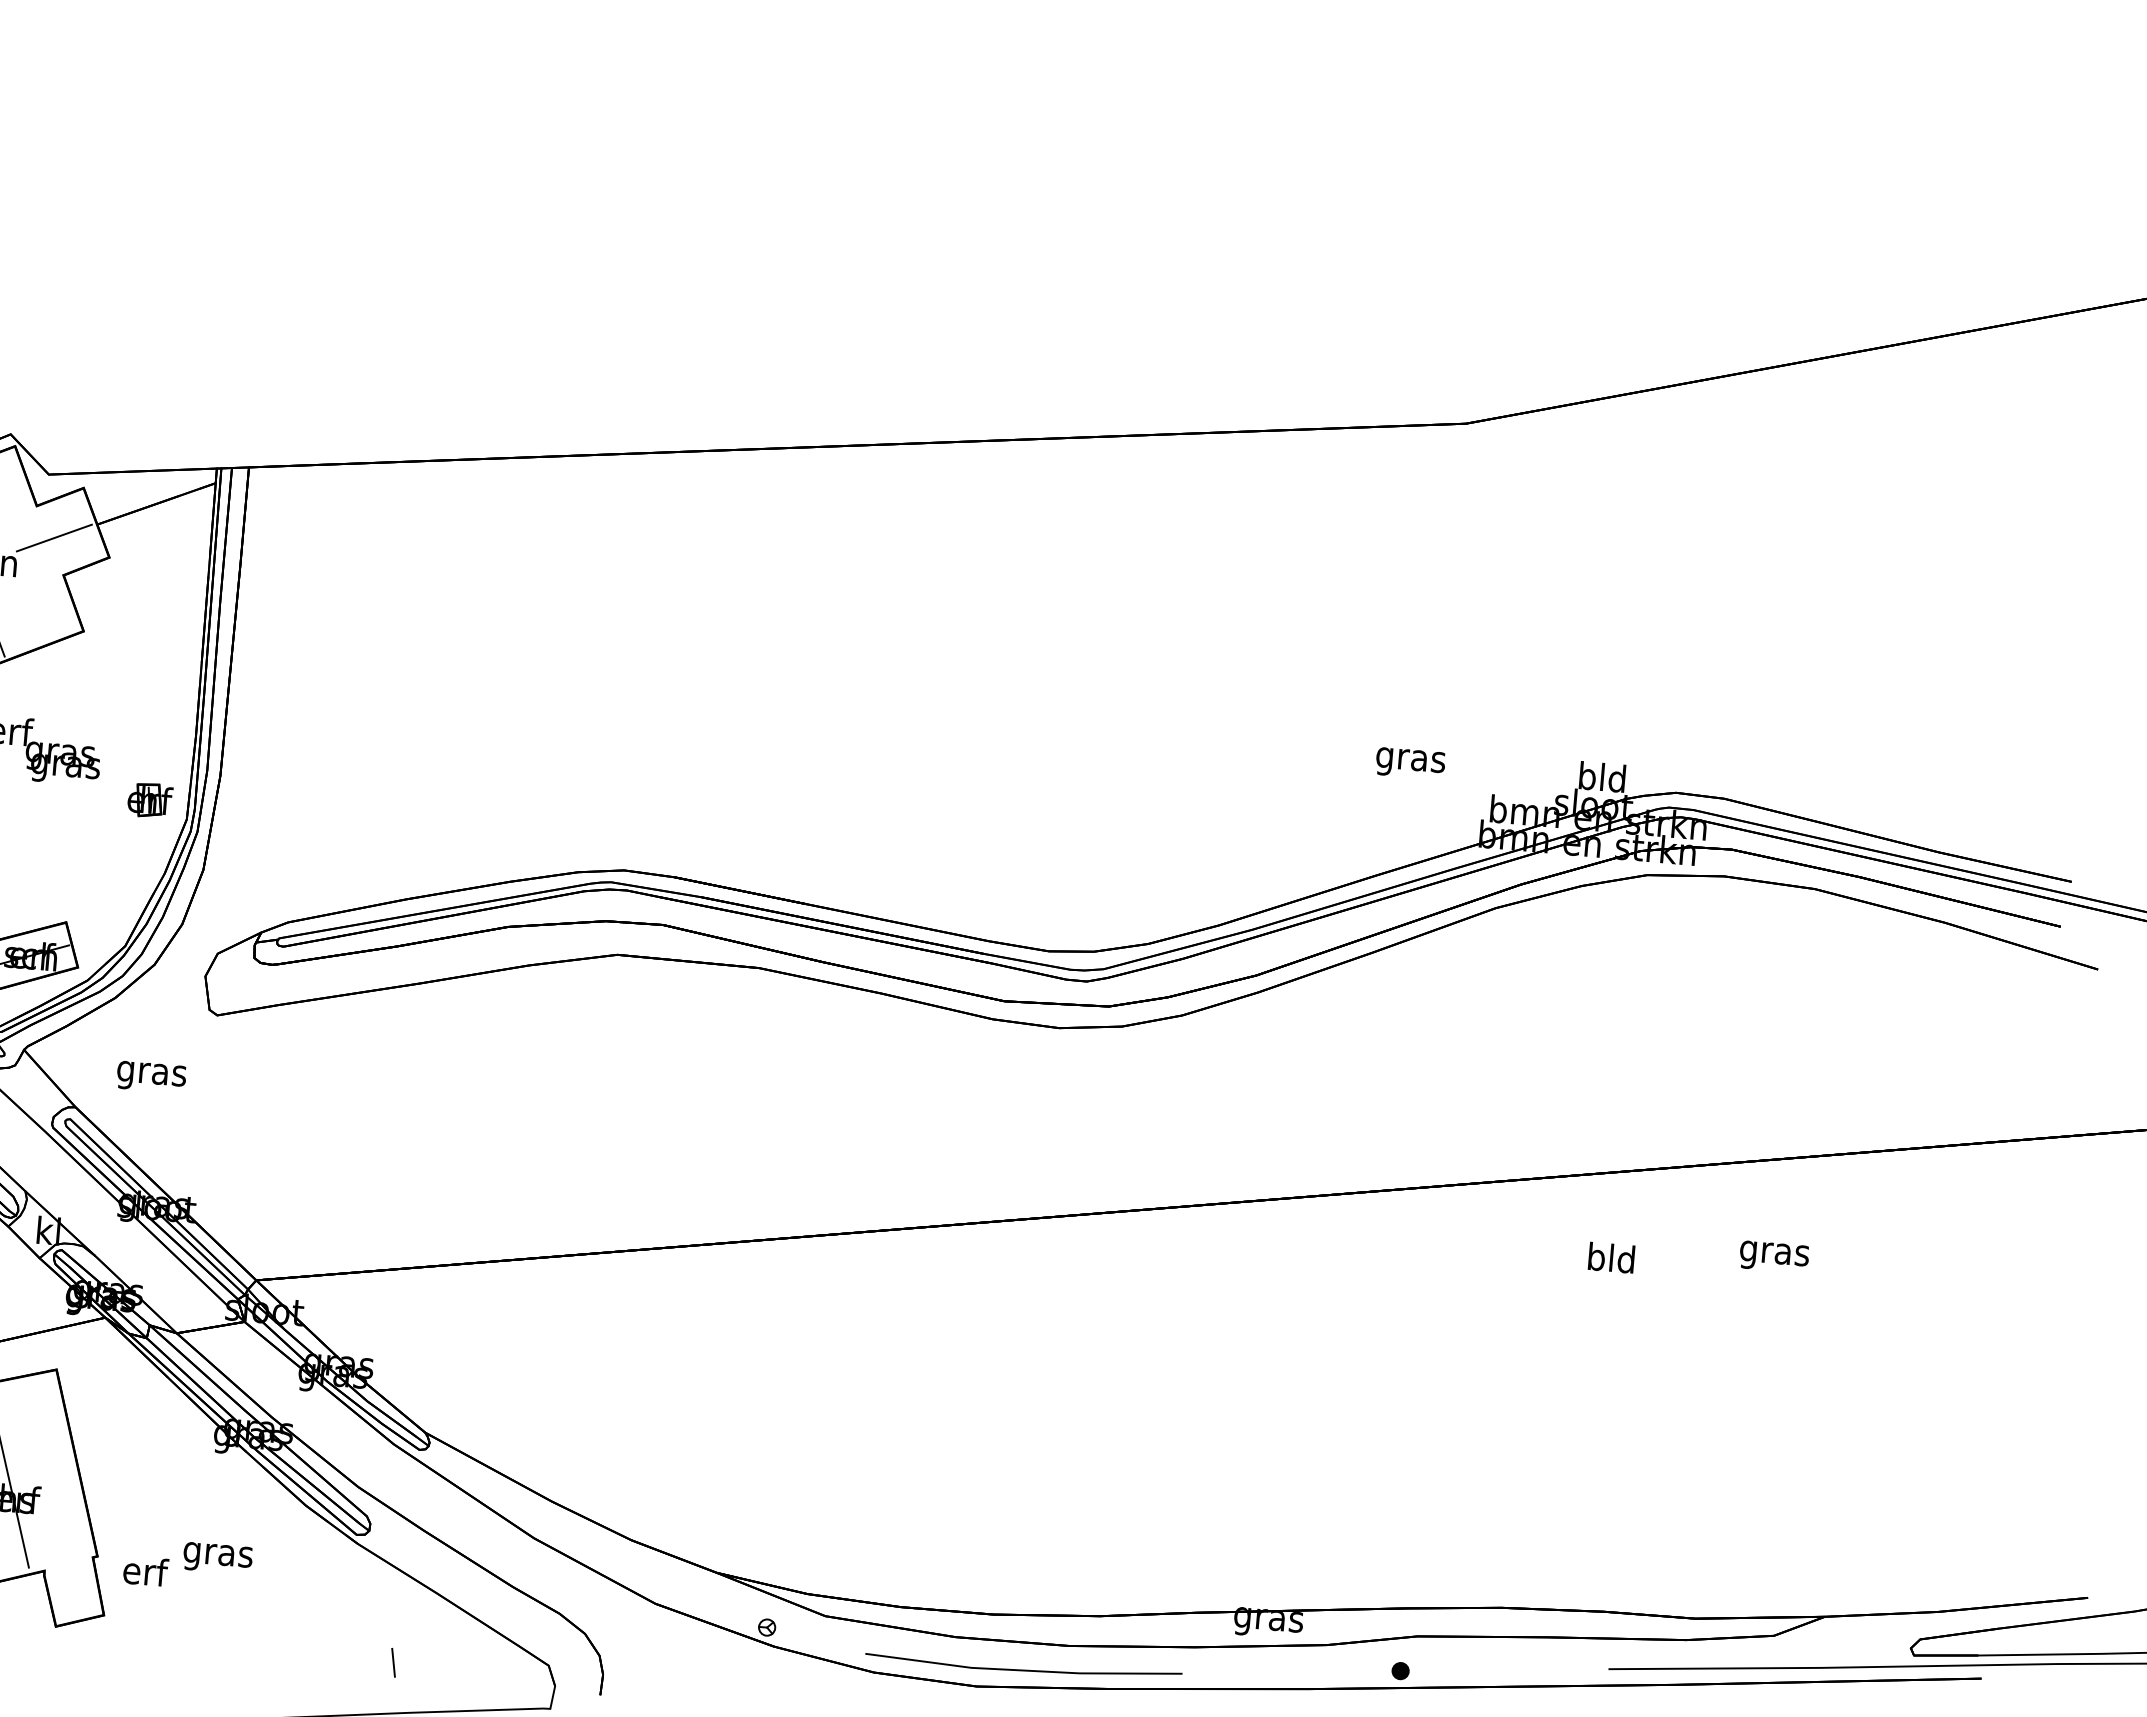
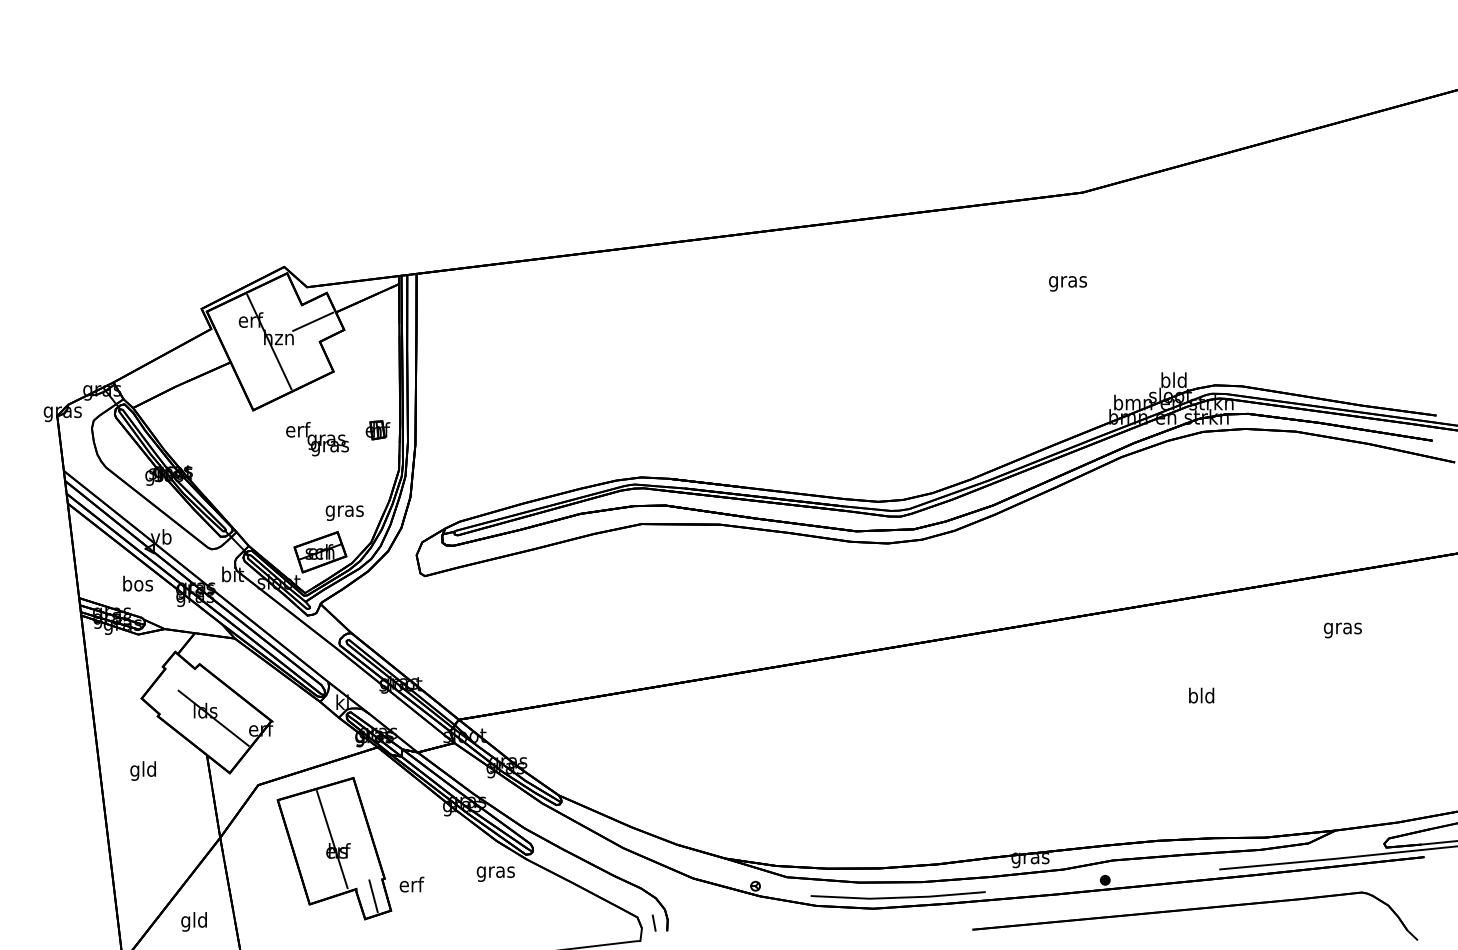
text: (1411, 763) -> (1068, 283), moved
part: (149, 800) -> (377, 430), moved
text: (151, 1075) -> (344, 512), moved
text: (1773, 1256) -> (1342, 630), moved
text: (1611, 1257) -> (1201, 695), moved
text: (217, 1557) -> (495, 873), moved
line: (74, 1586) -> (373, 896), added
line: (392, 1661) -> (653, 922), moved

